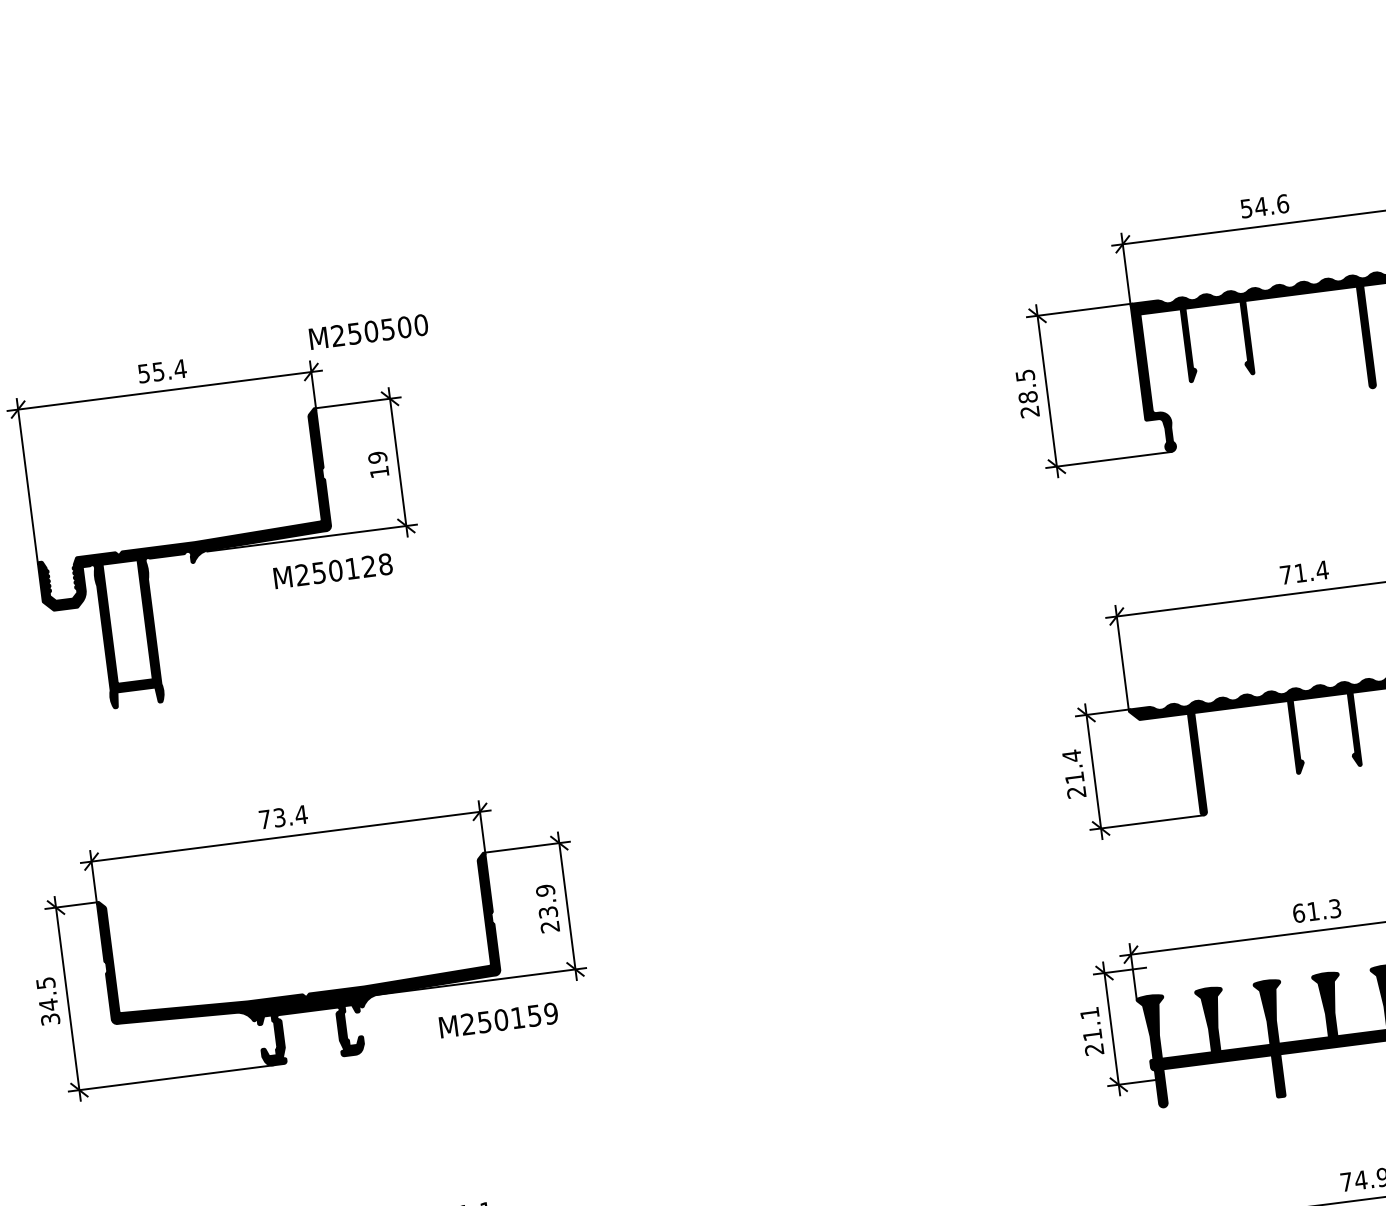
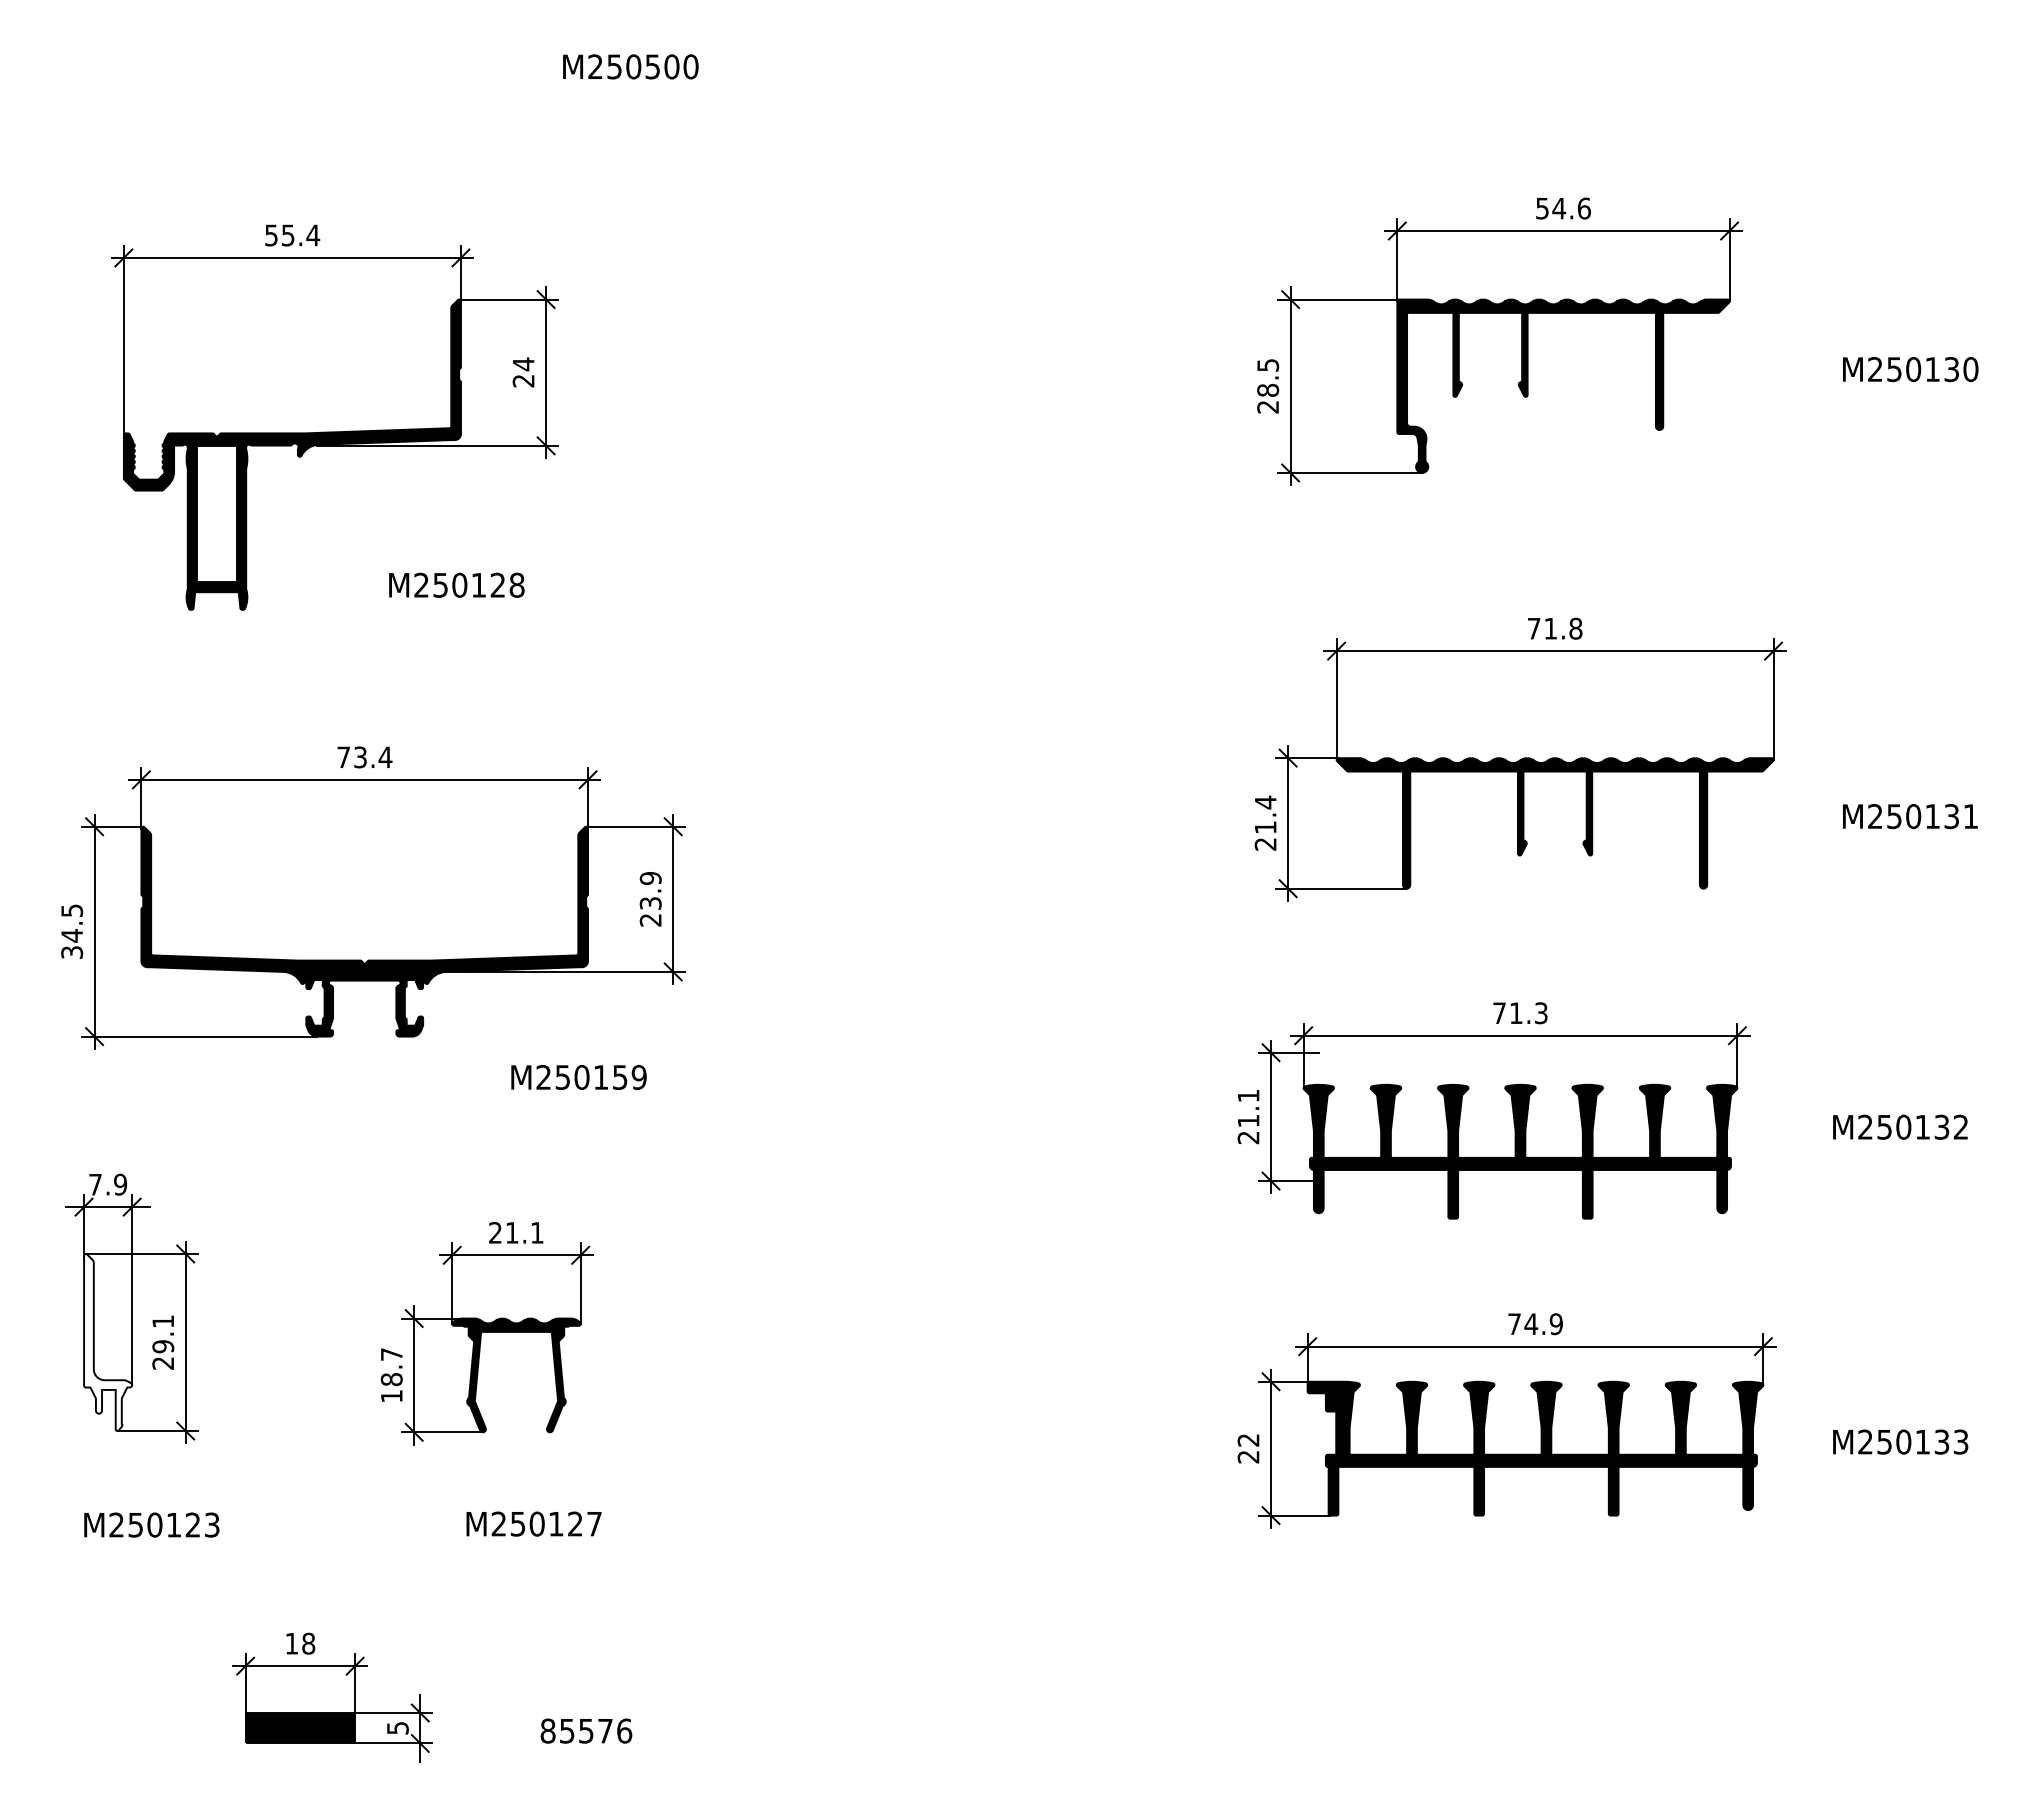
text: (368, 331) -> (630, 66), moved
text: (378, 464) -> (523, 372), 19 -> 24
text: (332, 570) -> (456, 584), moved
text: (1322, 570) -> (1575, 628), 71.4 -> 71.8
text: (1298, 913) -> (1499, 1013), 61.3 -> 71.3
text: (498, 1020) -> (578, 1077), moved

